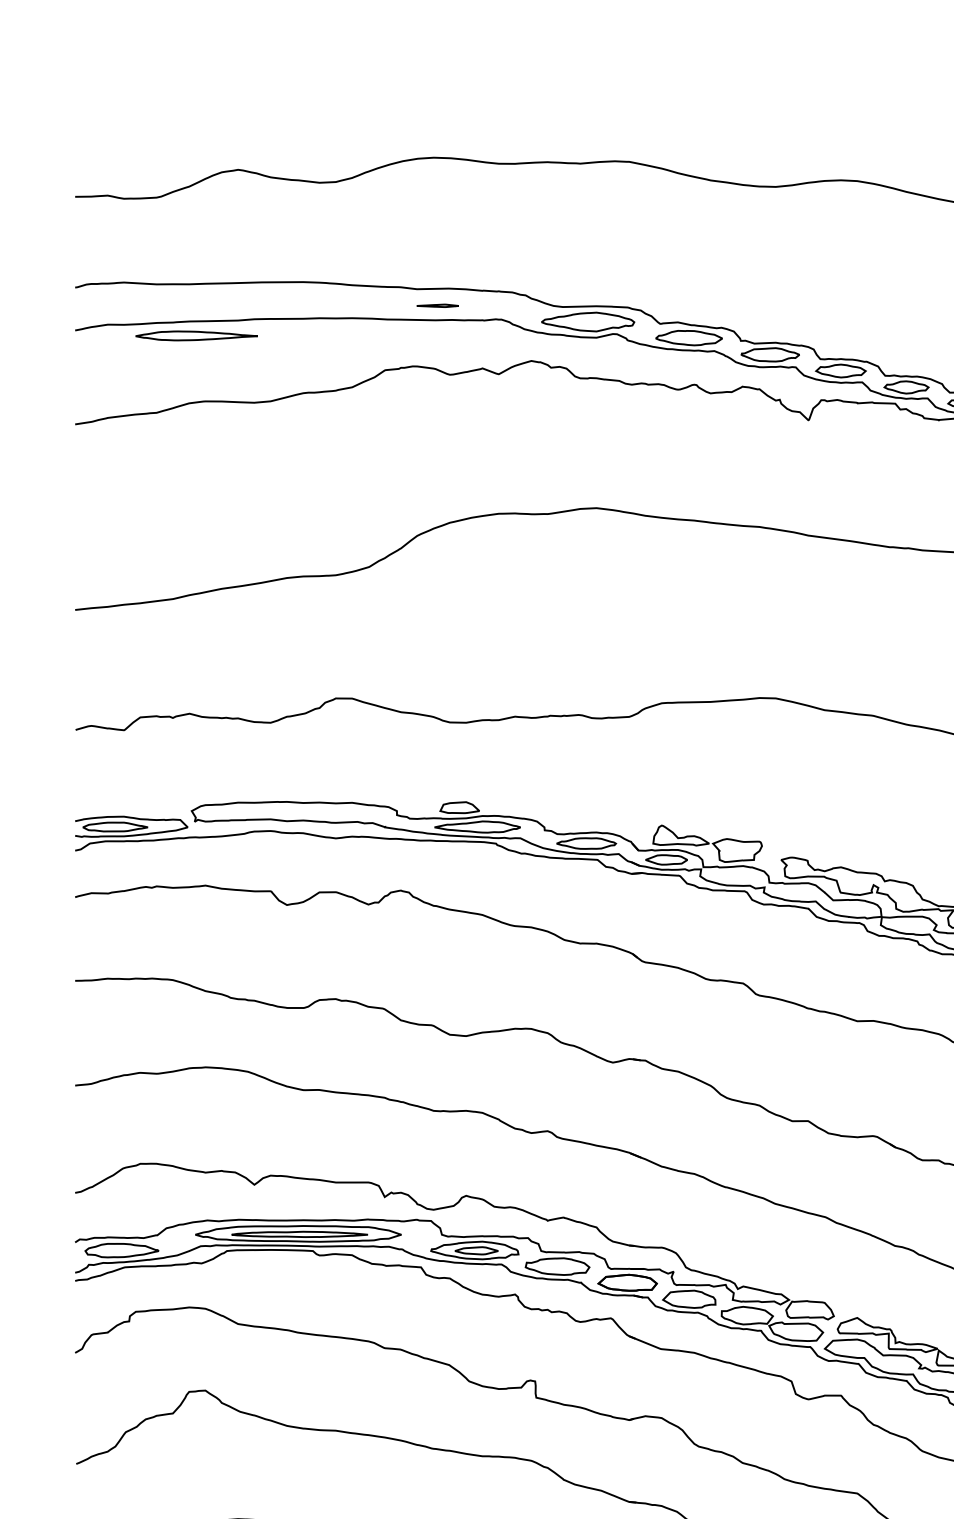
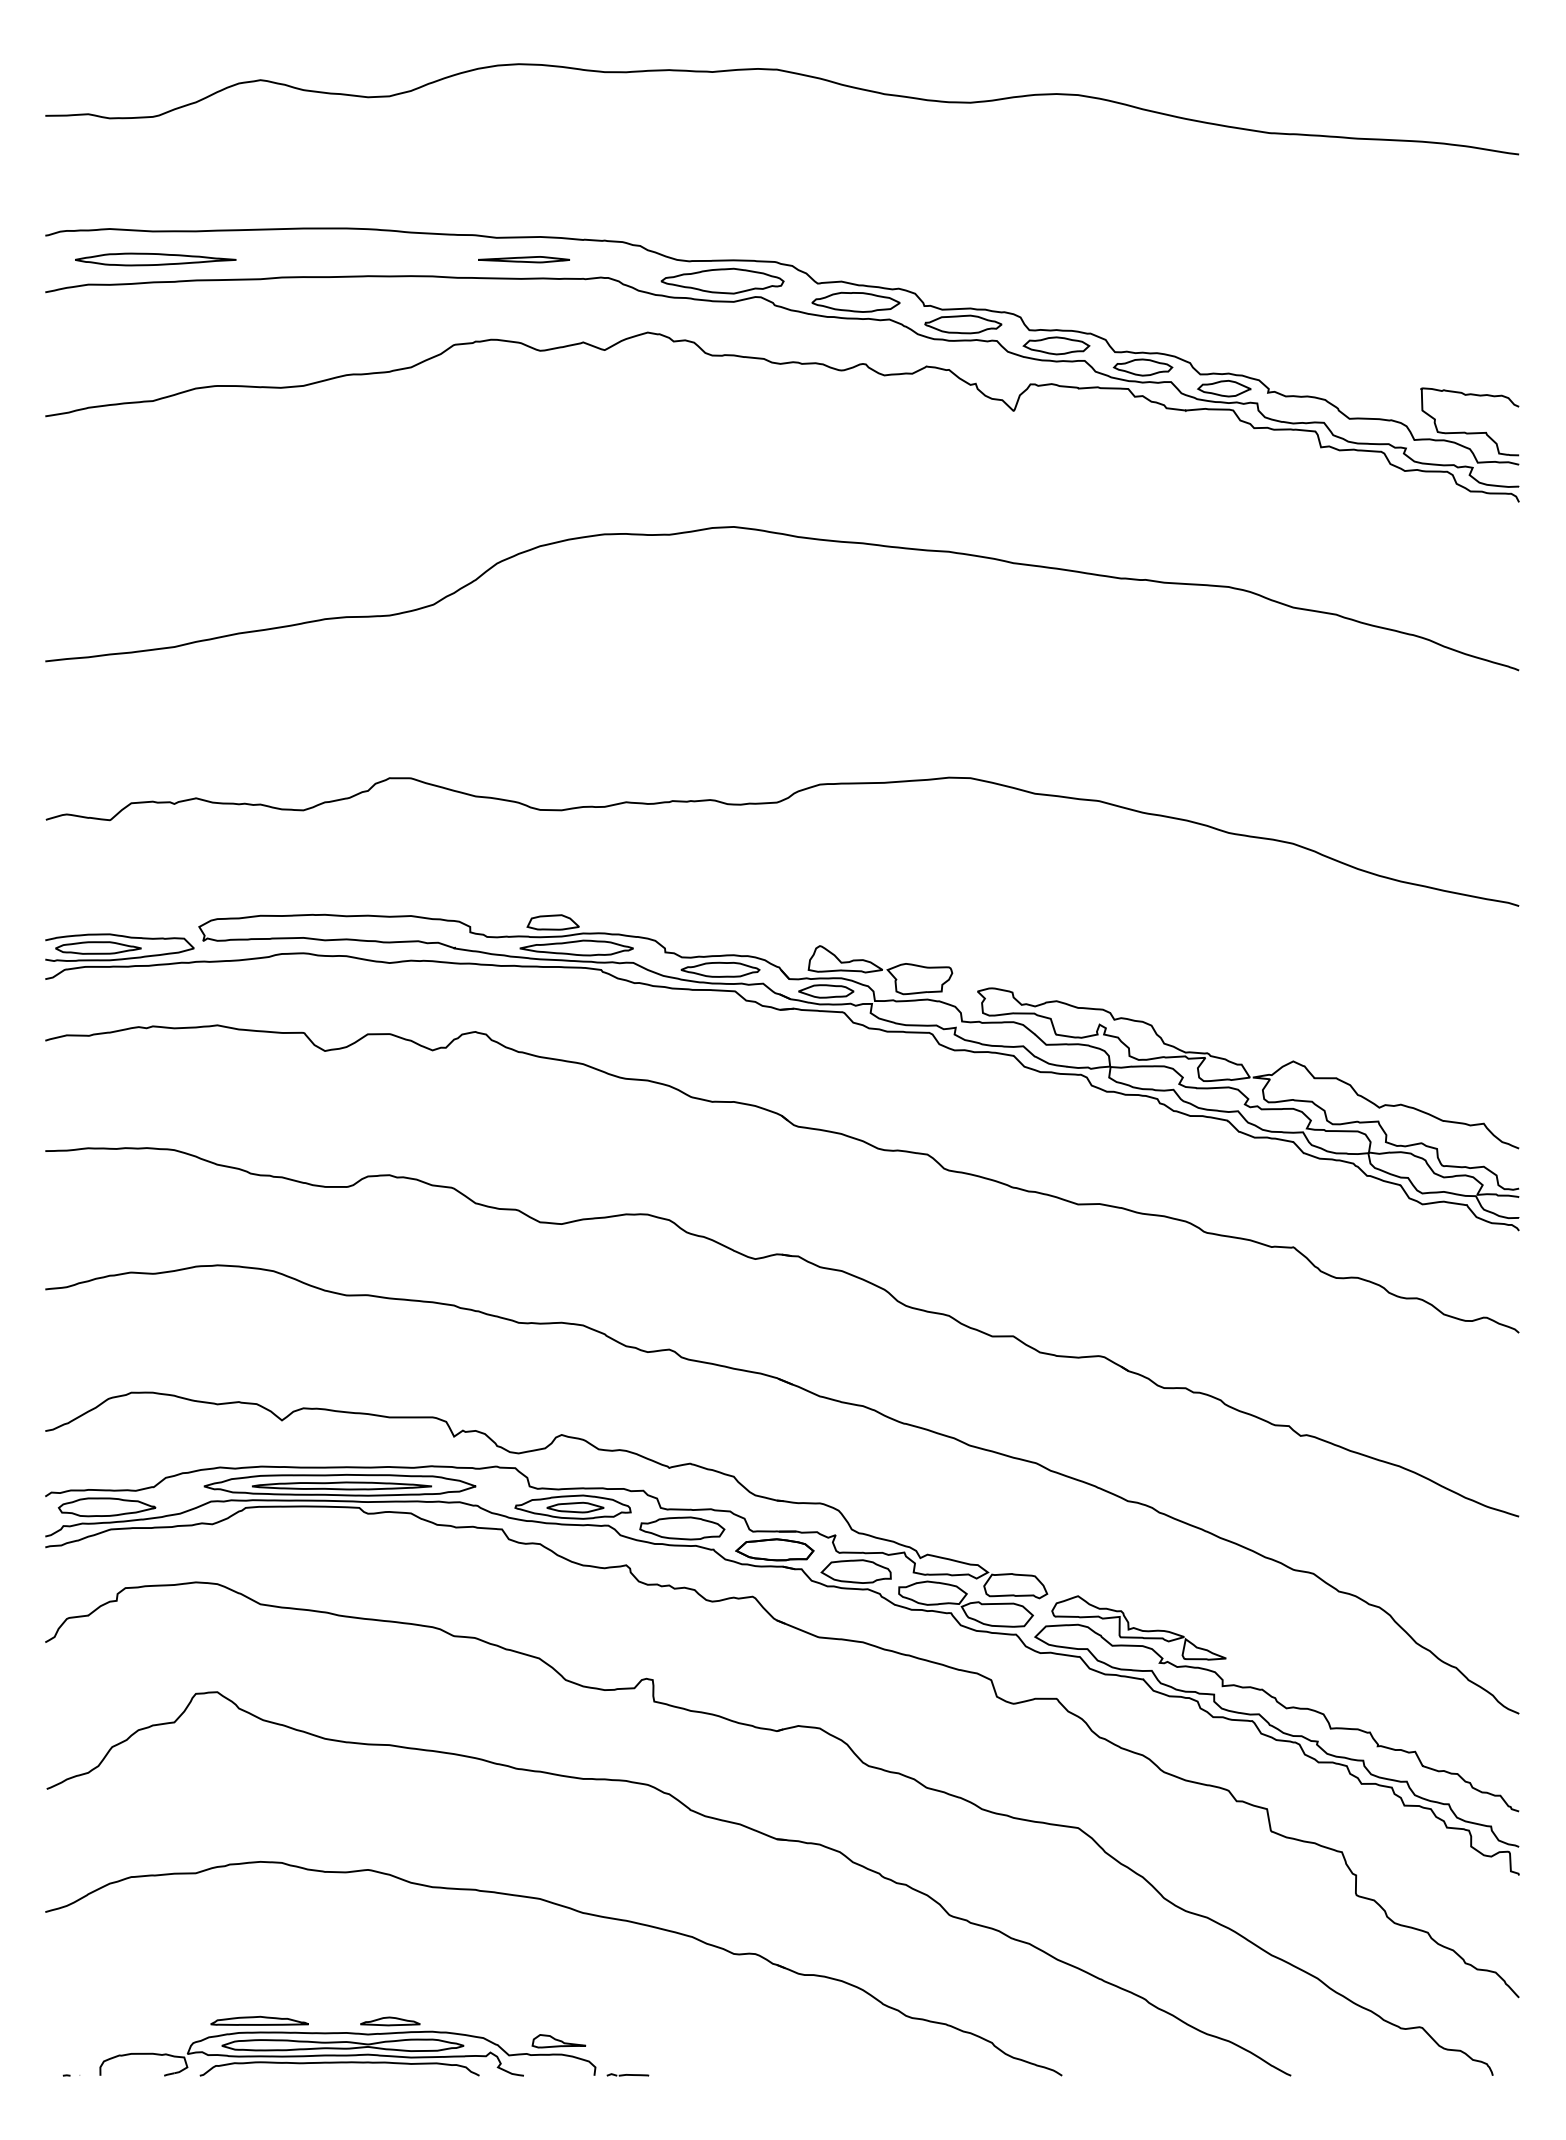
part: (437, 305) -> (523, 259), size x1.67
part: (196, 335) -> (155, 259), moved

